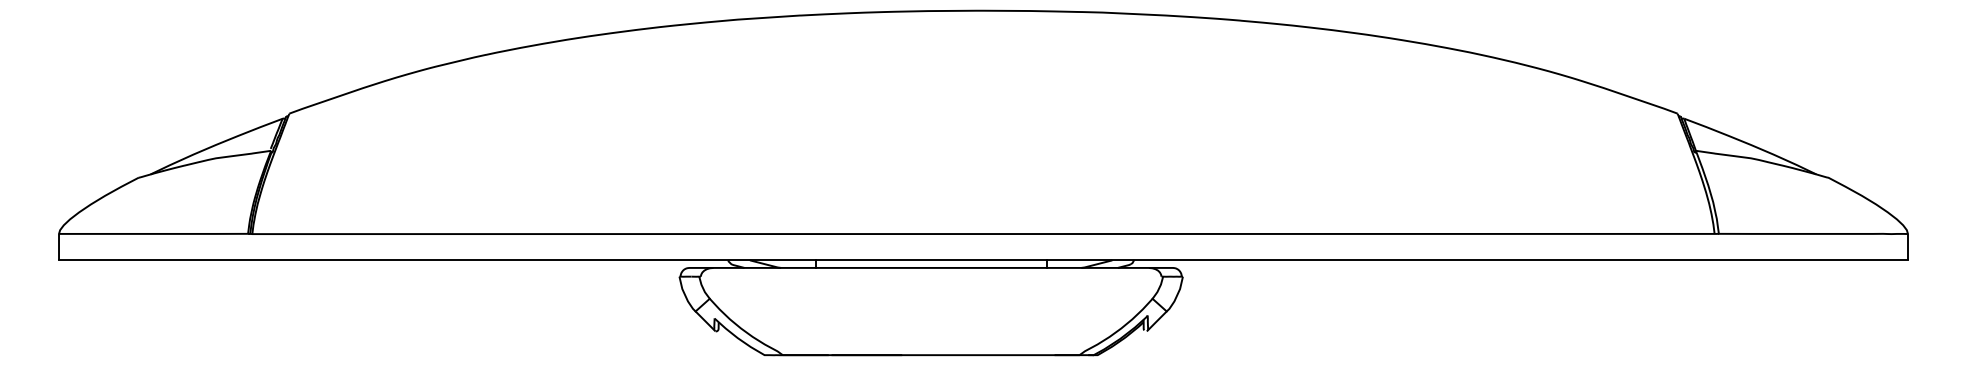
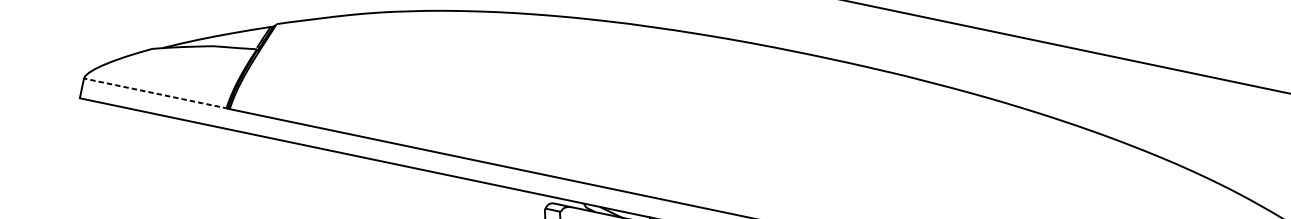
line: (156, 233) -> (157, 93), solid -> dashed

